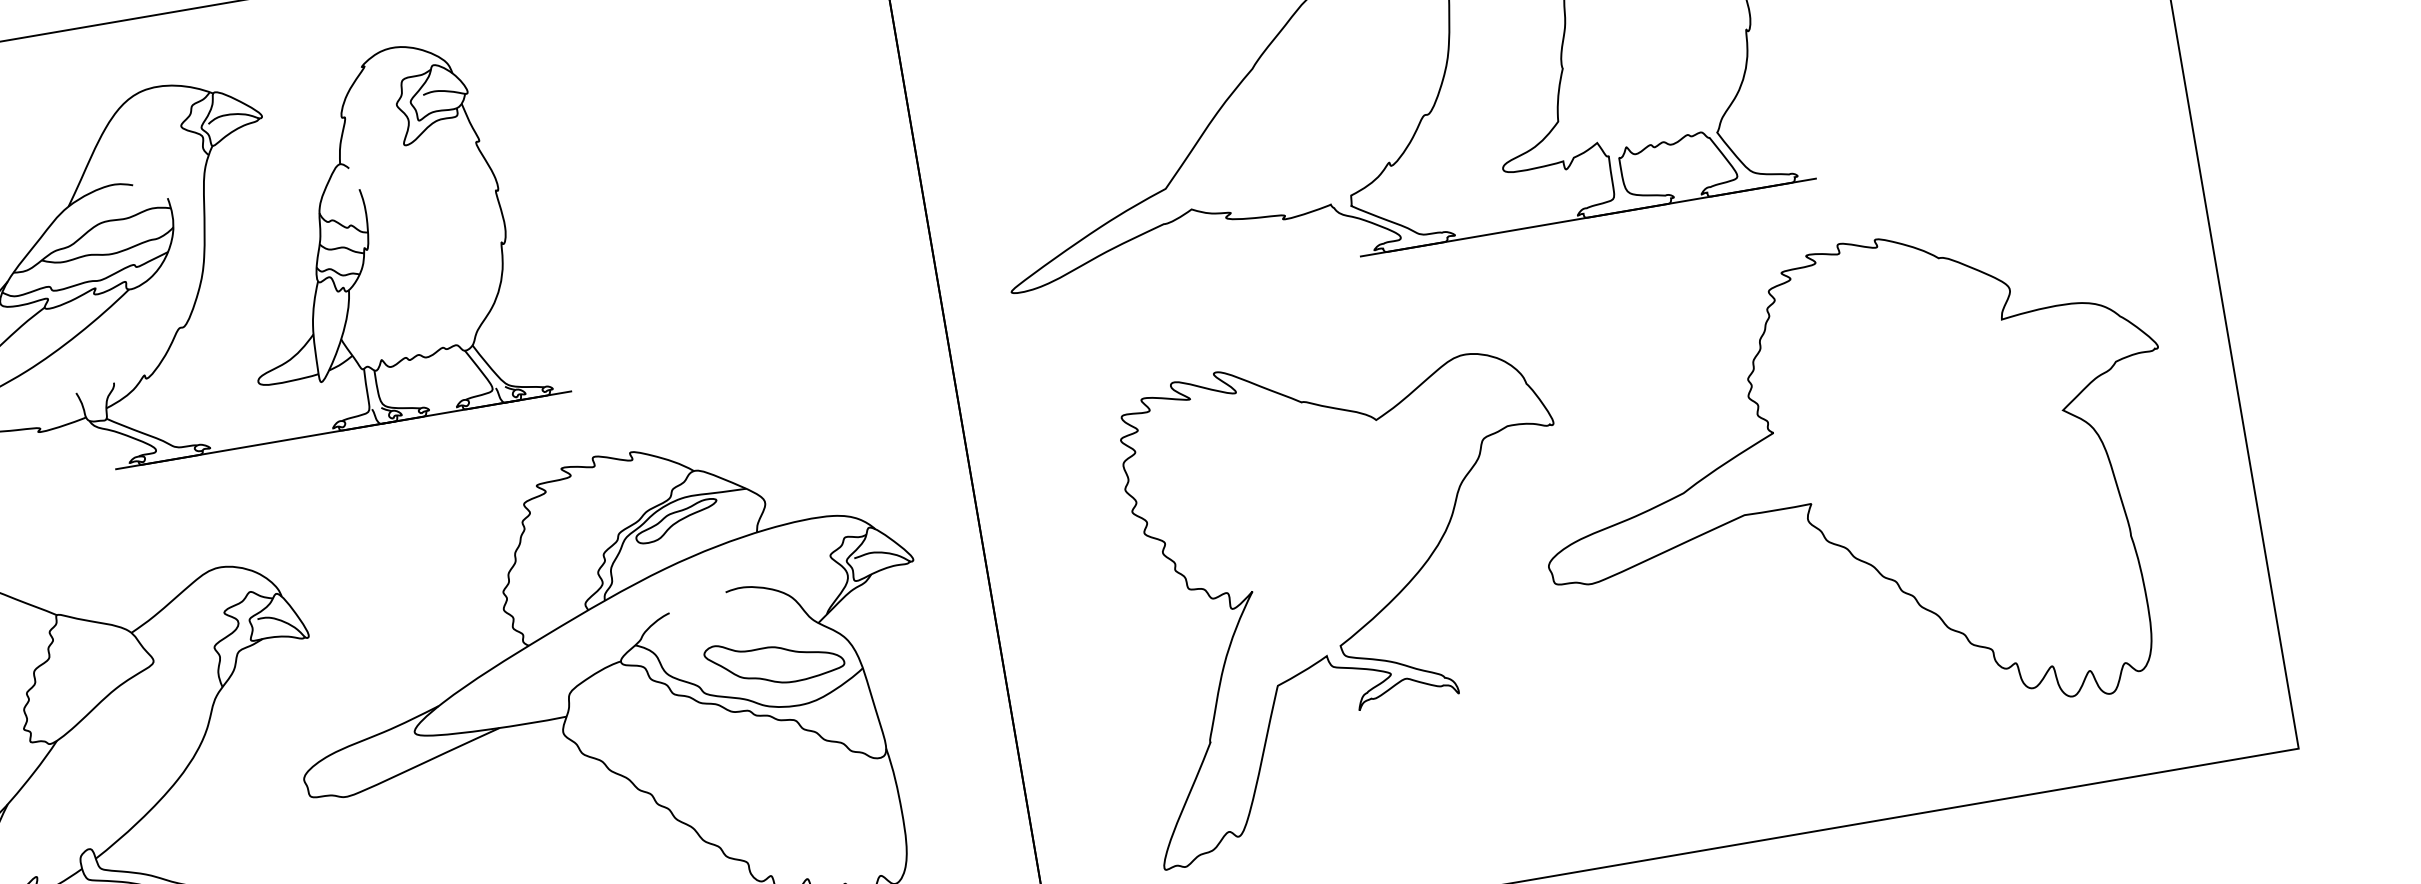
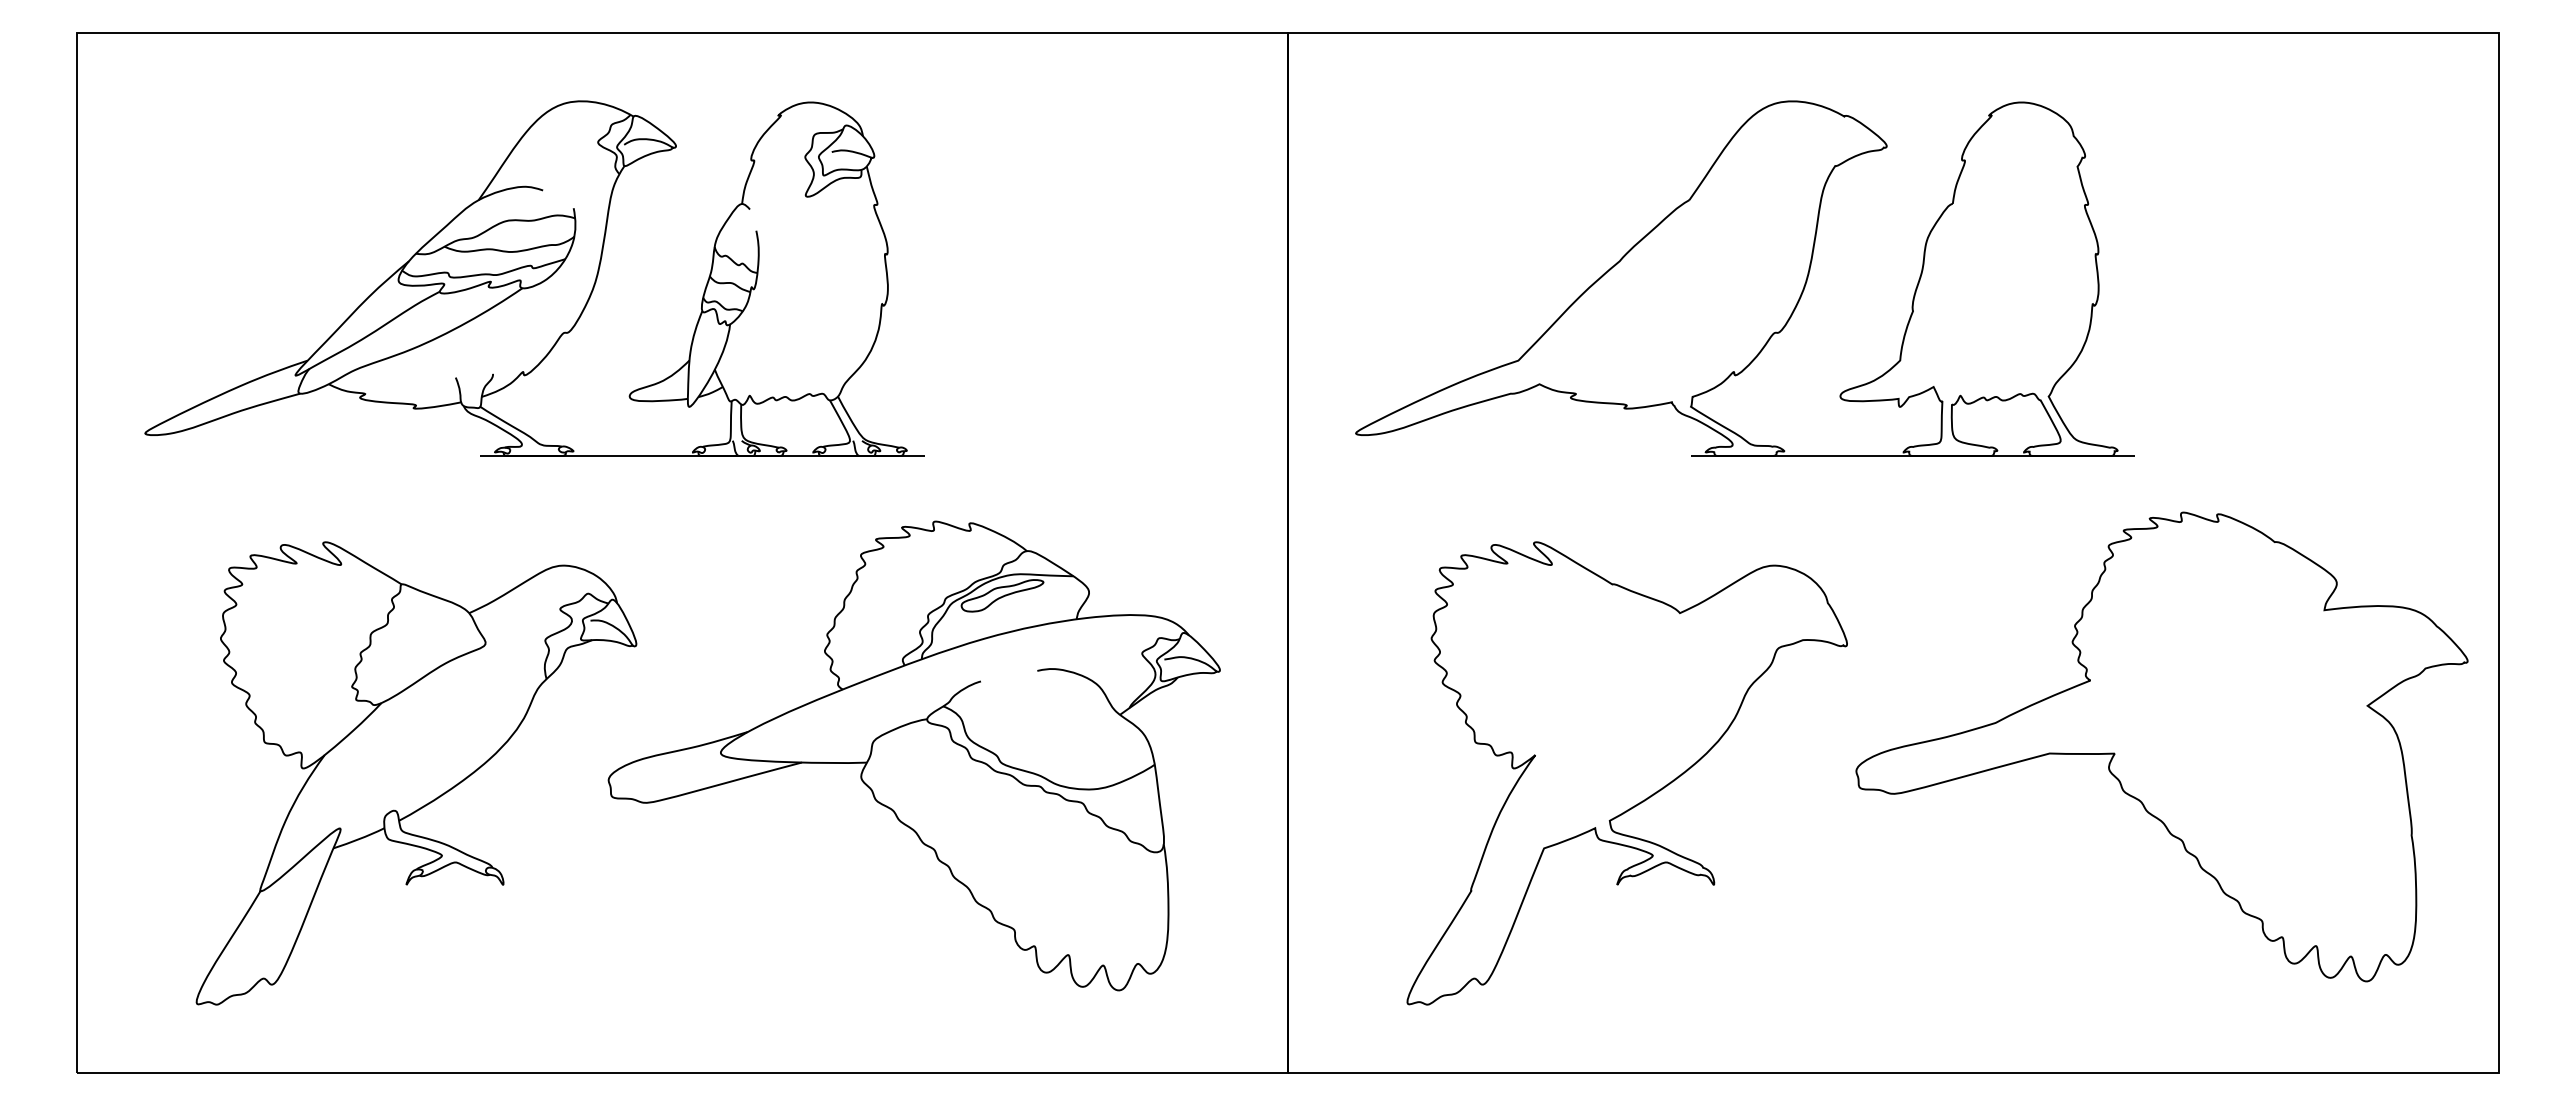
part: (1858, 488) -> (2161, 746), moved
part: (774, 660) -> (1072, 743), removed

